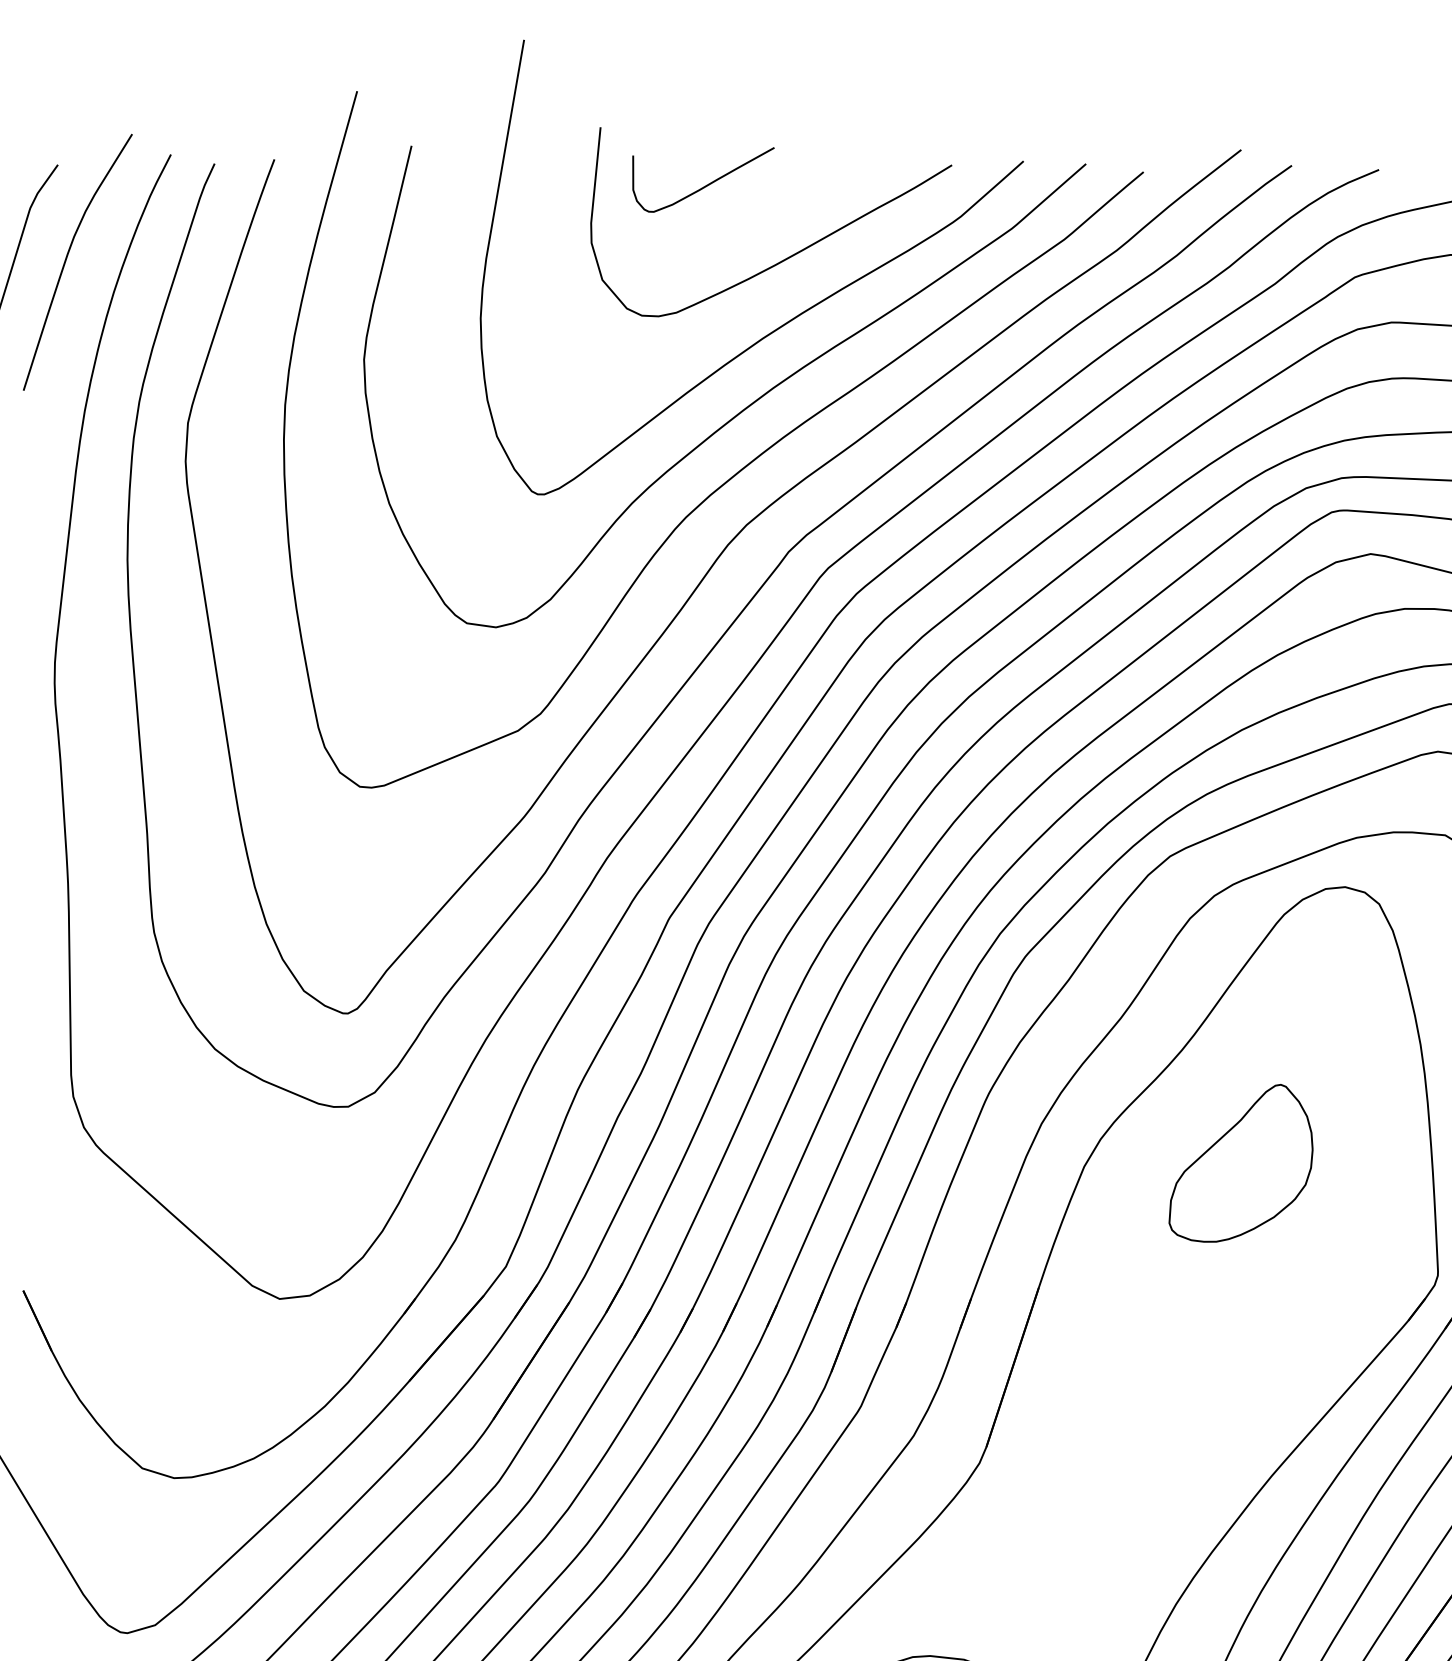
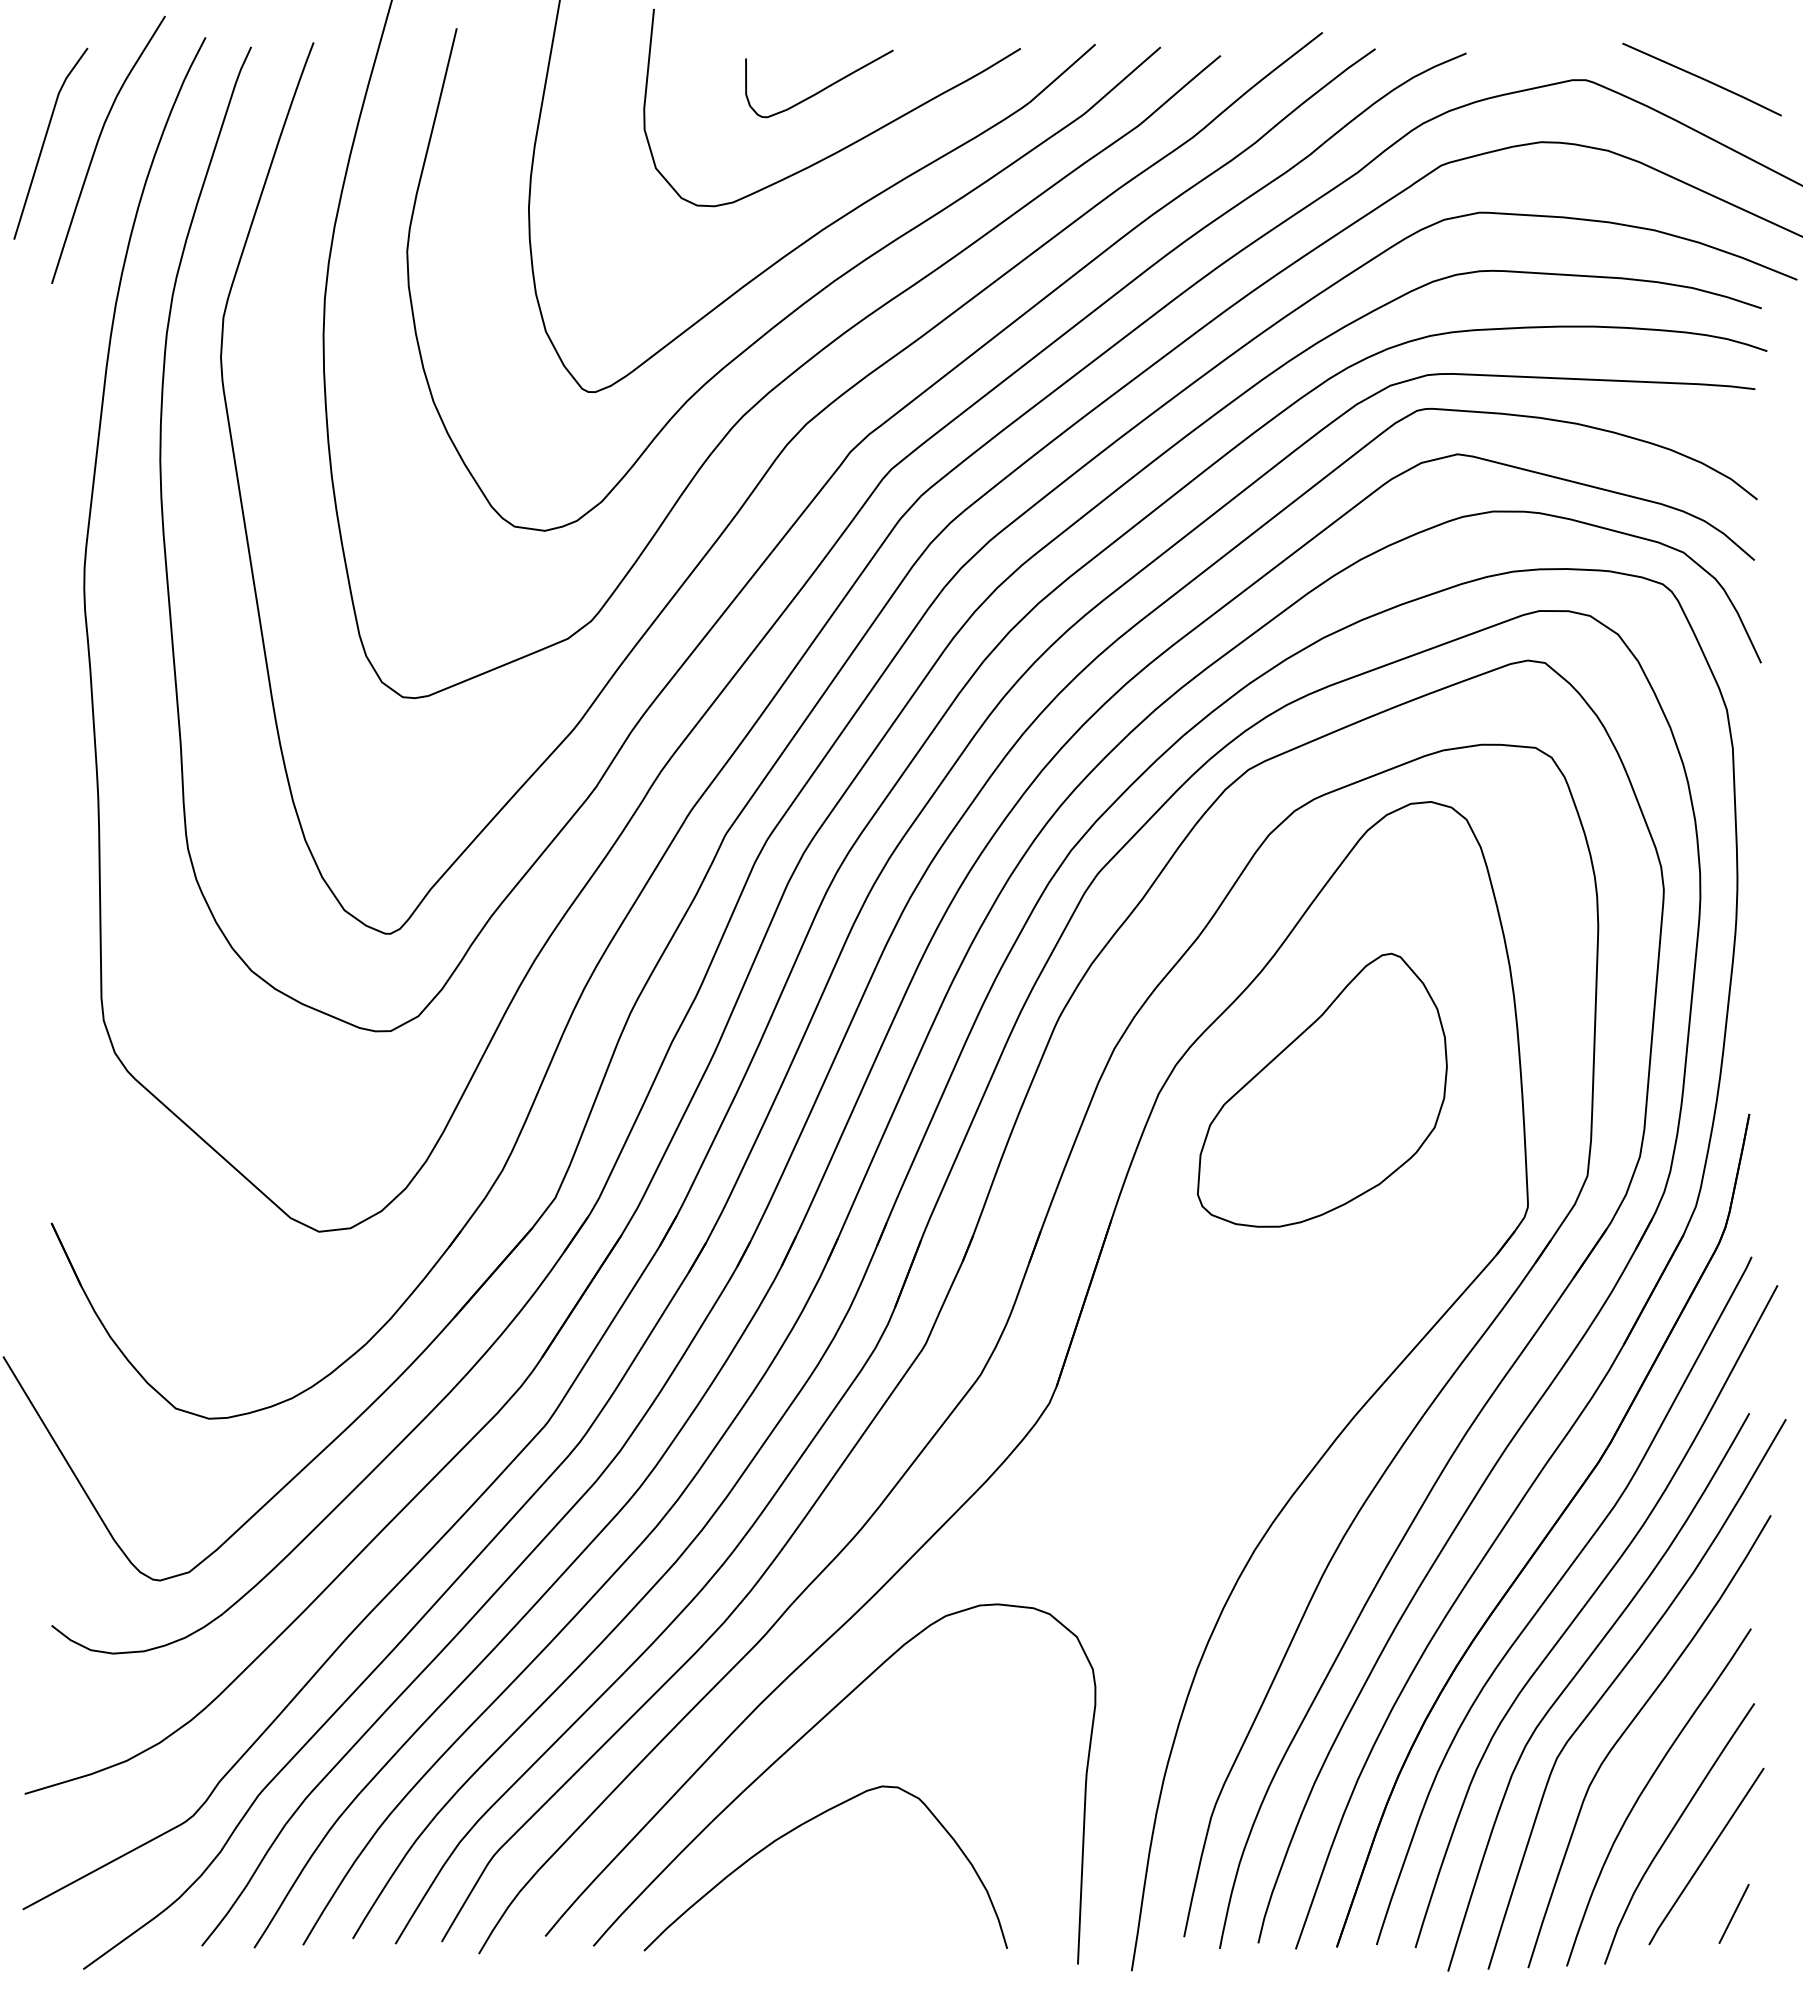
curve: (705, 185) -> (821, 89), moved
part: (1241, 1162) -> (1322, 1089), size x1.67

